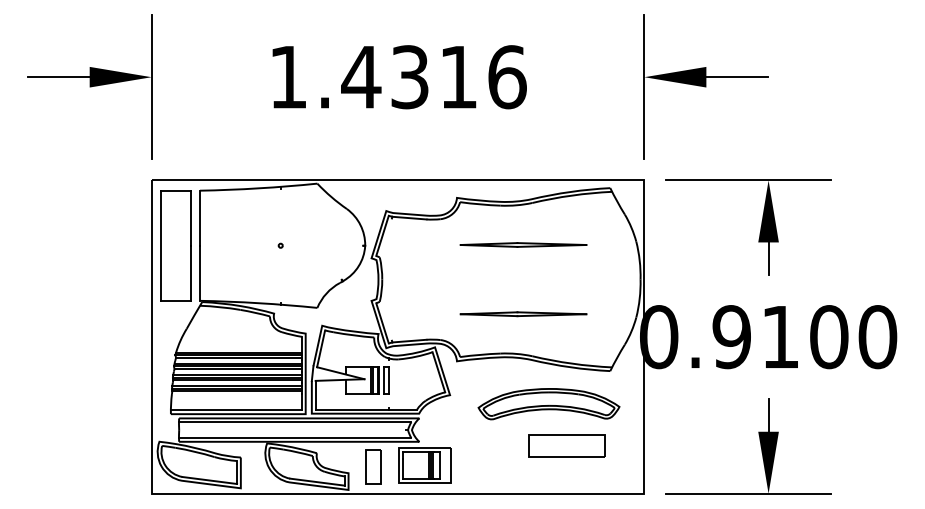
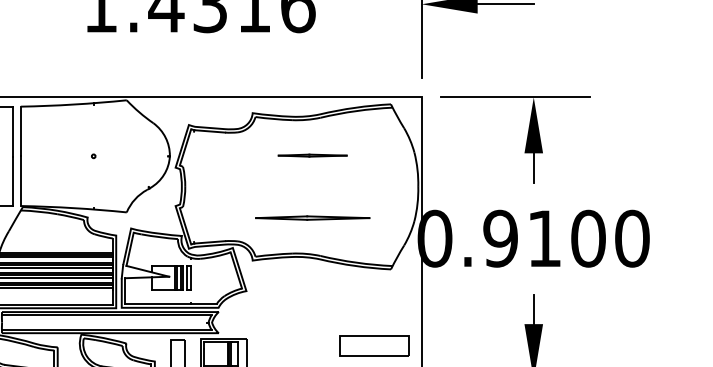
part: (523, 244) -> (312, 155), size x0.6
part: (548, 404) -> (335, 299), removed
part: (566, 445) -> (374, 345), moved

